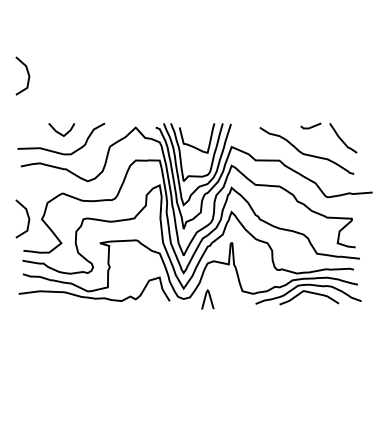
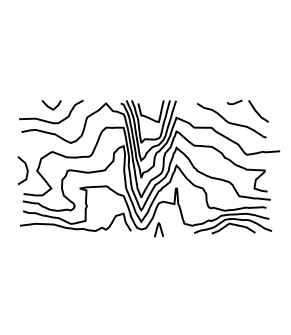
line: (27, 75) -> (26, 65), removed

